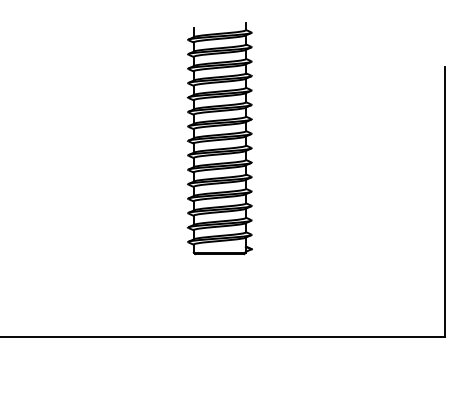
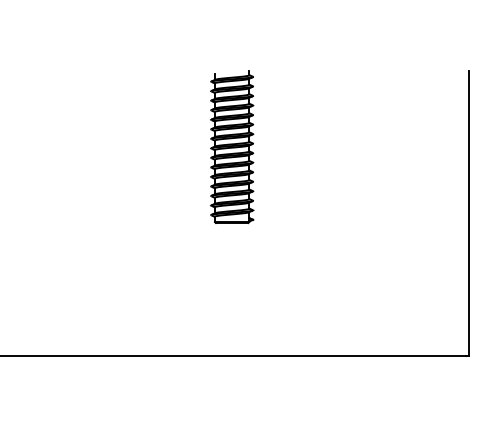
part: (220, 139) -> (232, 147), size x0.62

